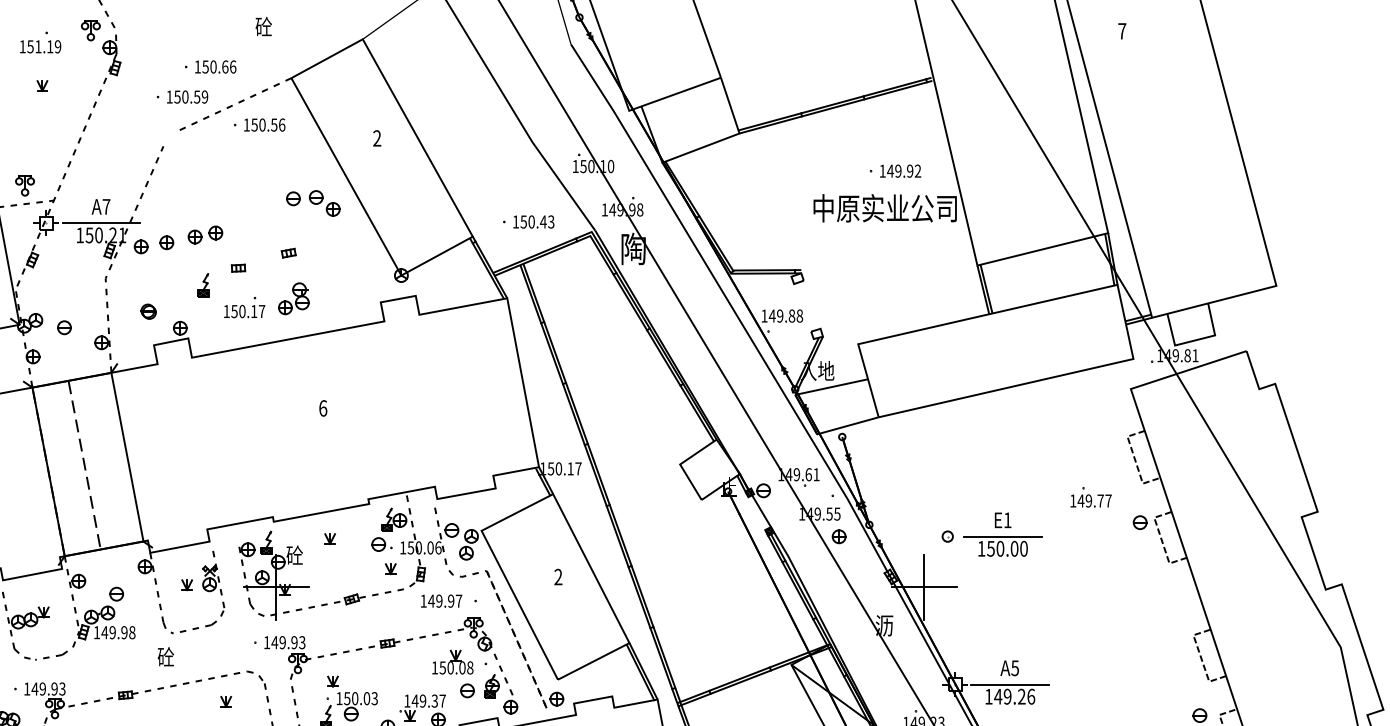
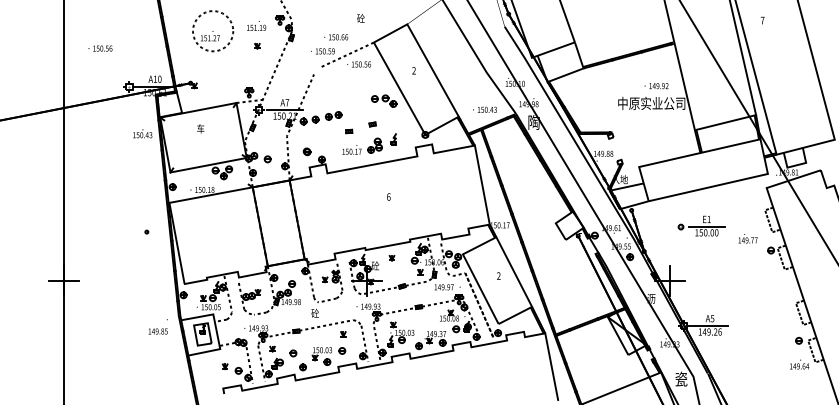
part: (202, 285) -> (393, 139), moved
line: (83, 464) -> (296, 219), moved
part: (991, 533) -> (701, 225), moved

